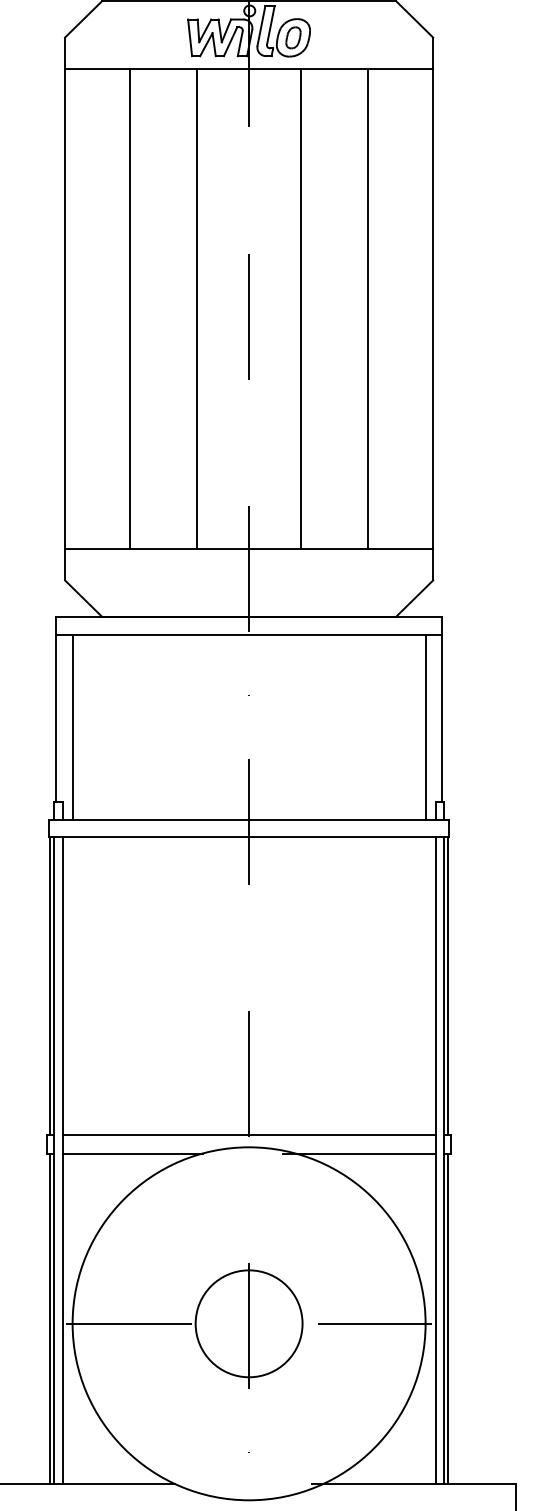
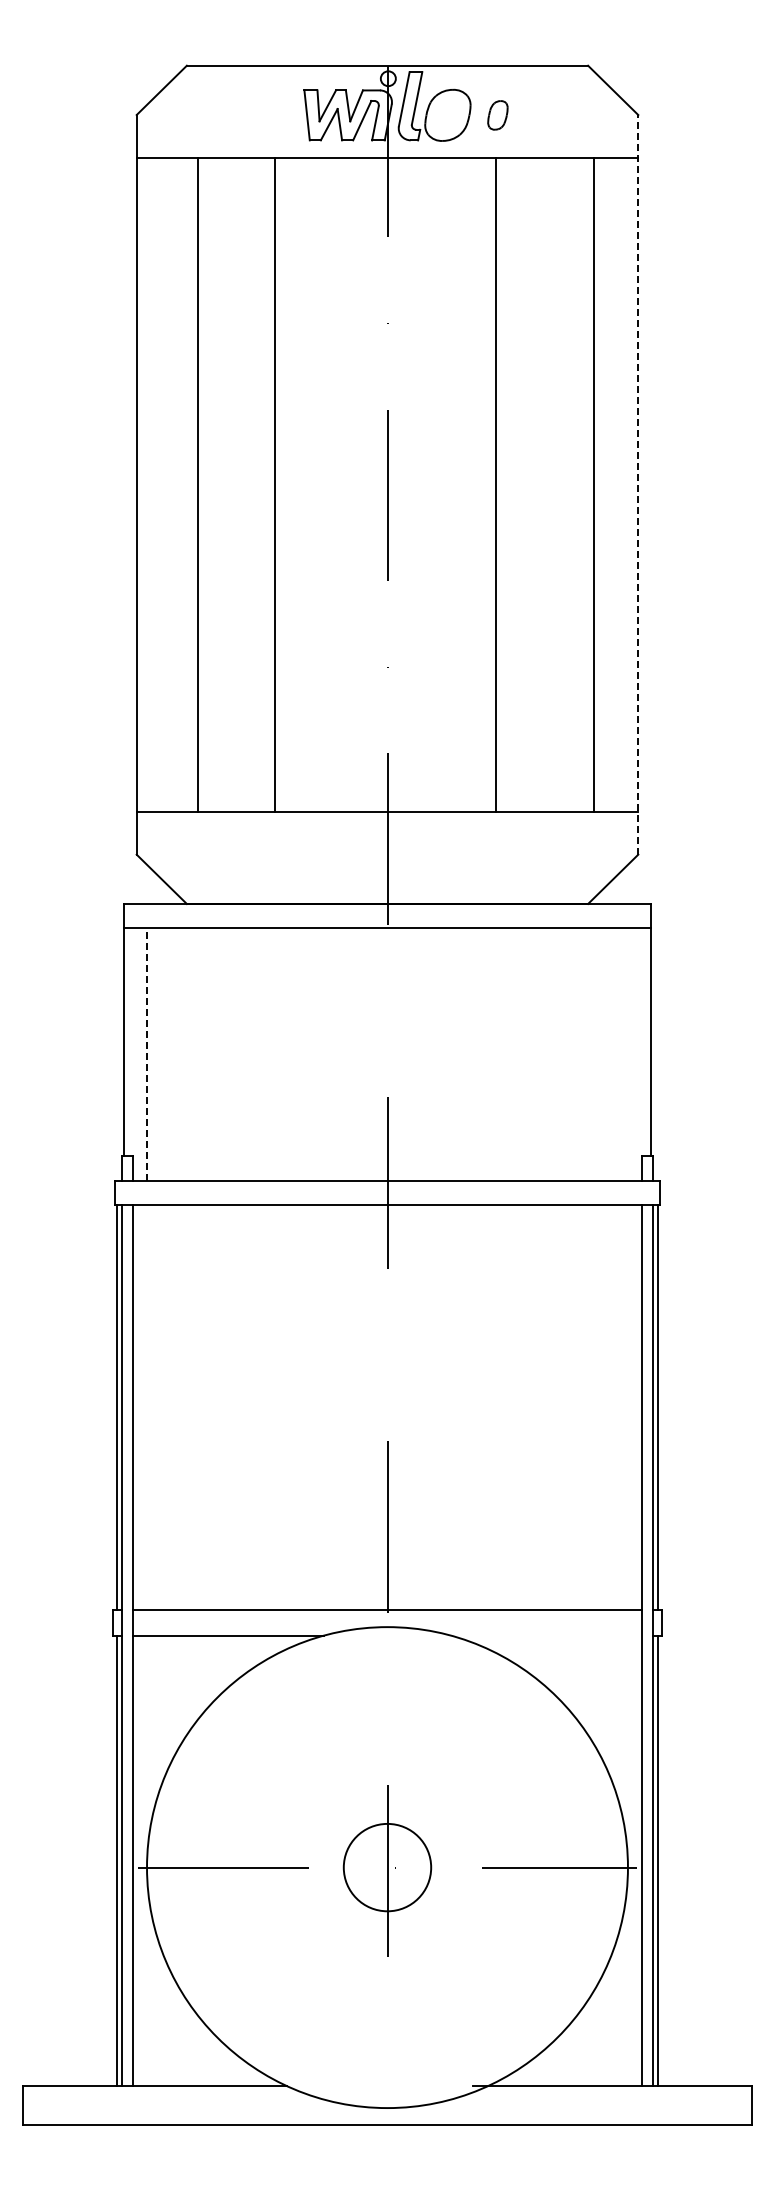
part: (293, 37) -> (497, 115), moved
line: (130, 308) -> (197, 484), moved
line: (197, 308) -> (275, 484), moved
line: (301, 308) -> (495, 484), moved
line: (368, 308) -> (594, 484), moved
line: (433, 308) -> (638, 484), solid -> dashed
line: (72, 726) -> (147, 1053), solid -> dashed
line: (425, 727) -> (627, 1054), removed
line: (359, 1153) -> (537, 1635), removed
circle: (249, 1323) -> (387, 1867), size x0.6

